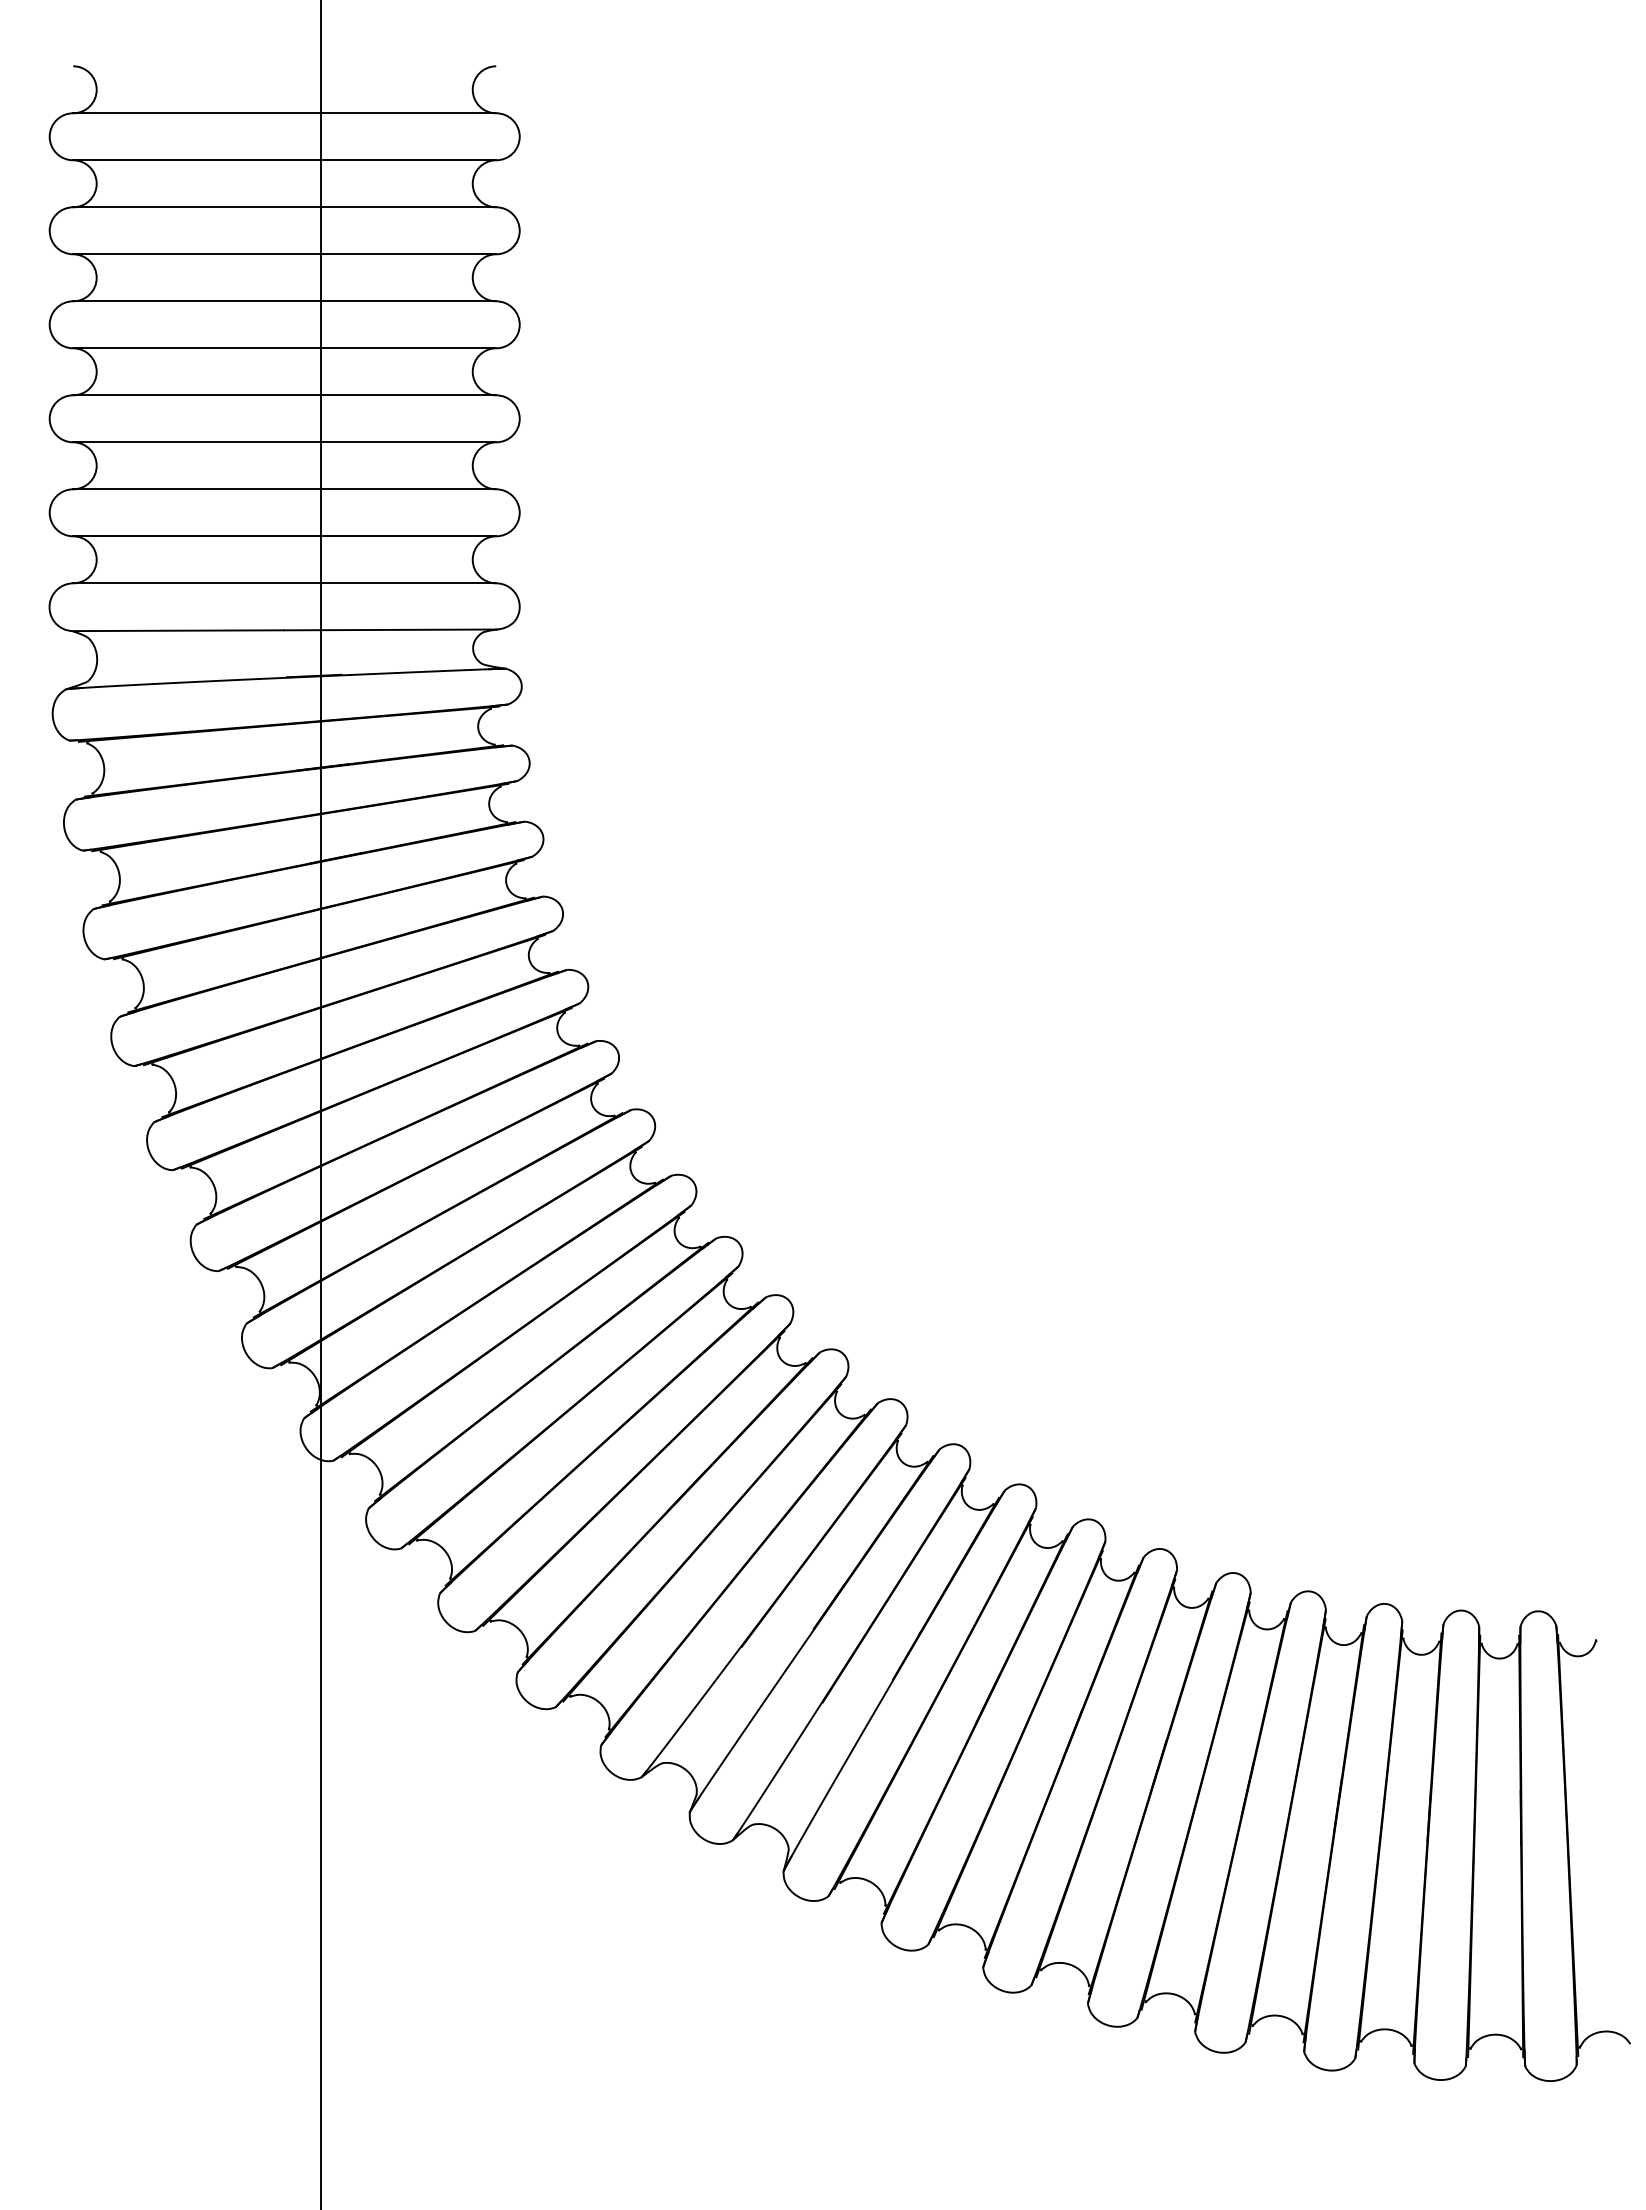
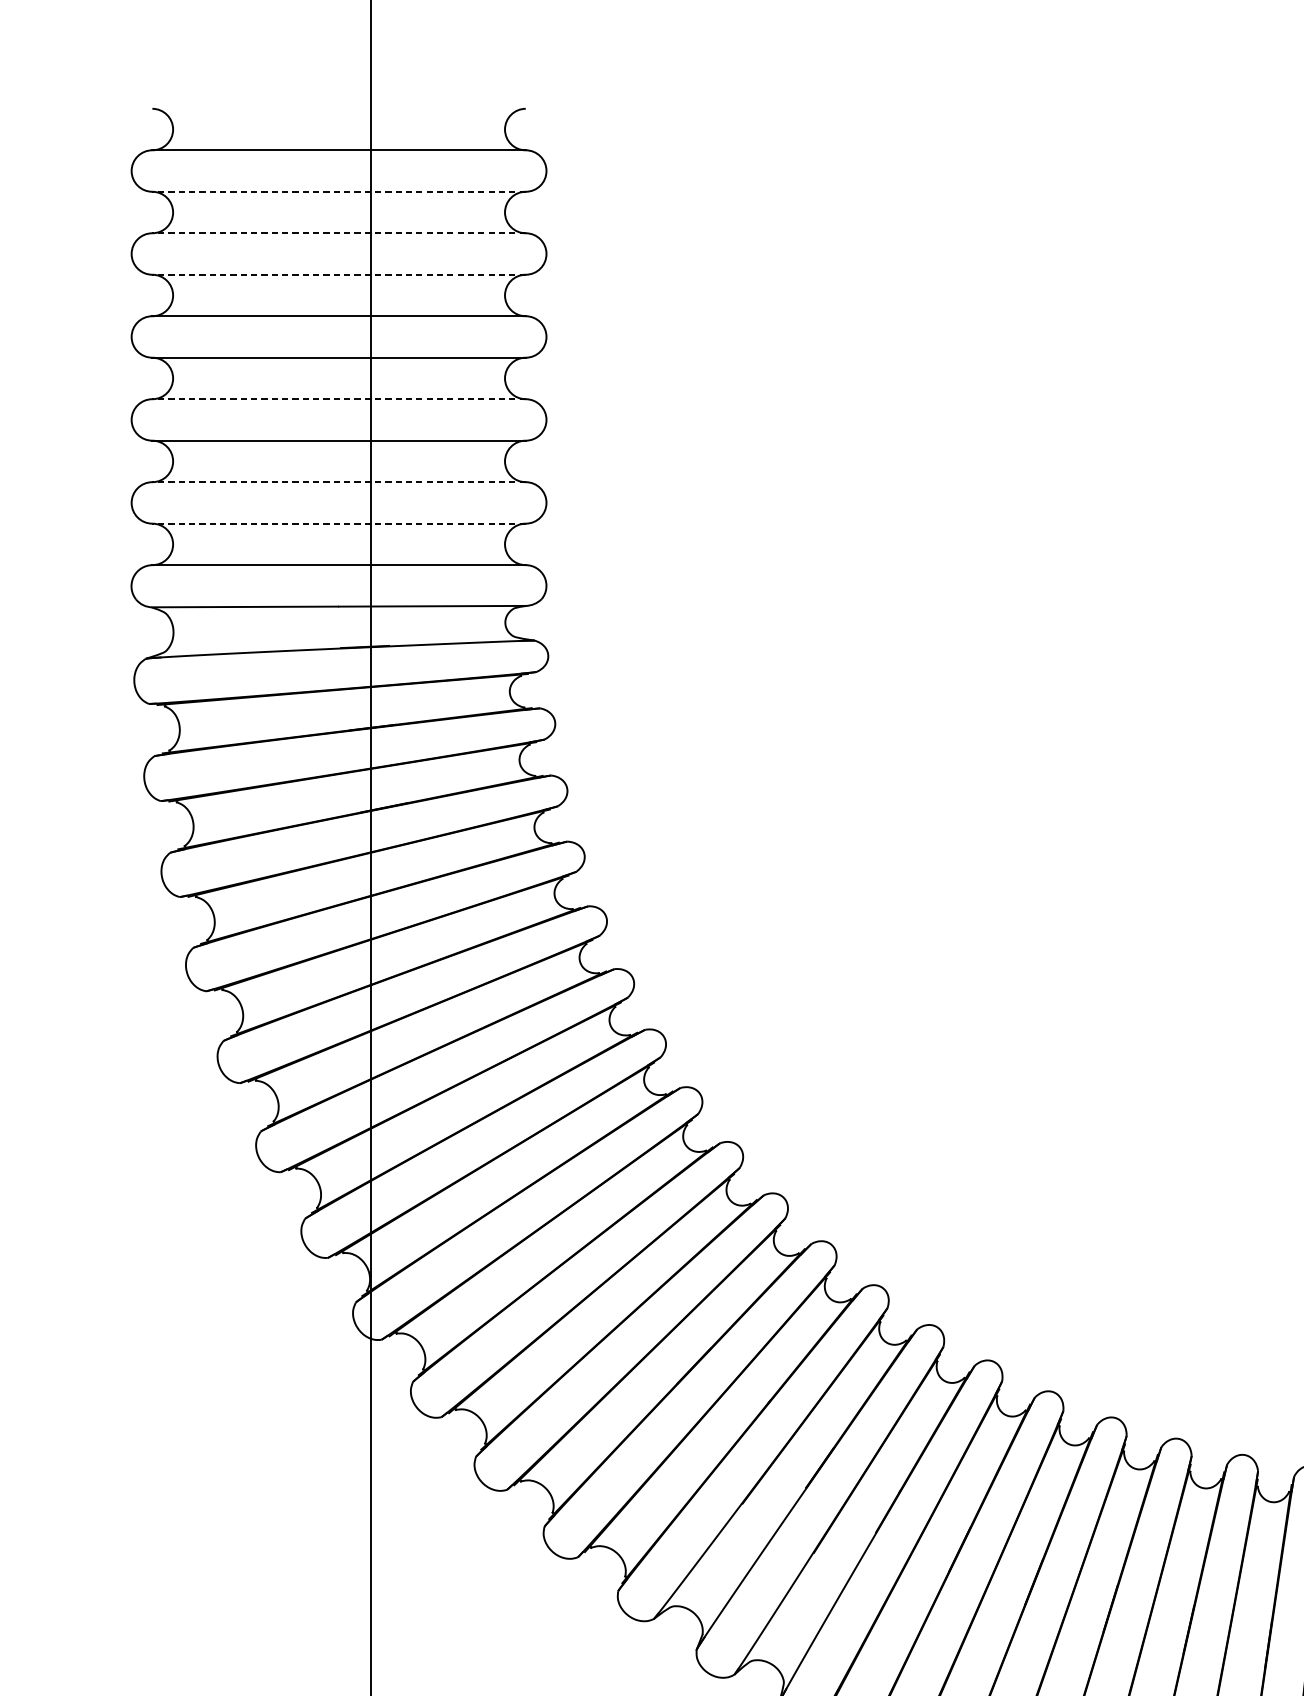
line: (284, 160) -> (338, 191), solid -> dashed
line: (284, 207) -> (338, 233), solid -> dashed
line: (284, 254) -> (338, 274), solid -> dashed
line: (284, 395) -> (338, 399), solid -> dashed
line: (284, 489) -> (338, 482), solid -> dashed
line: (284, 536) -> (338, 523), solid -> dashed

